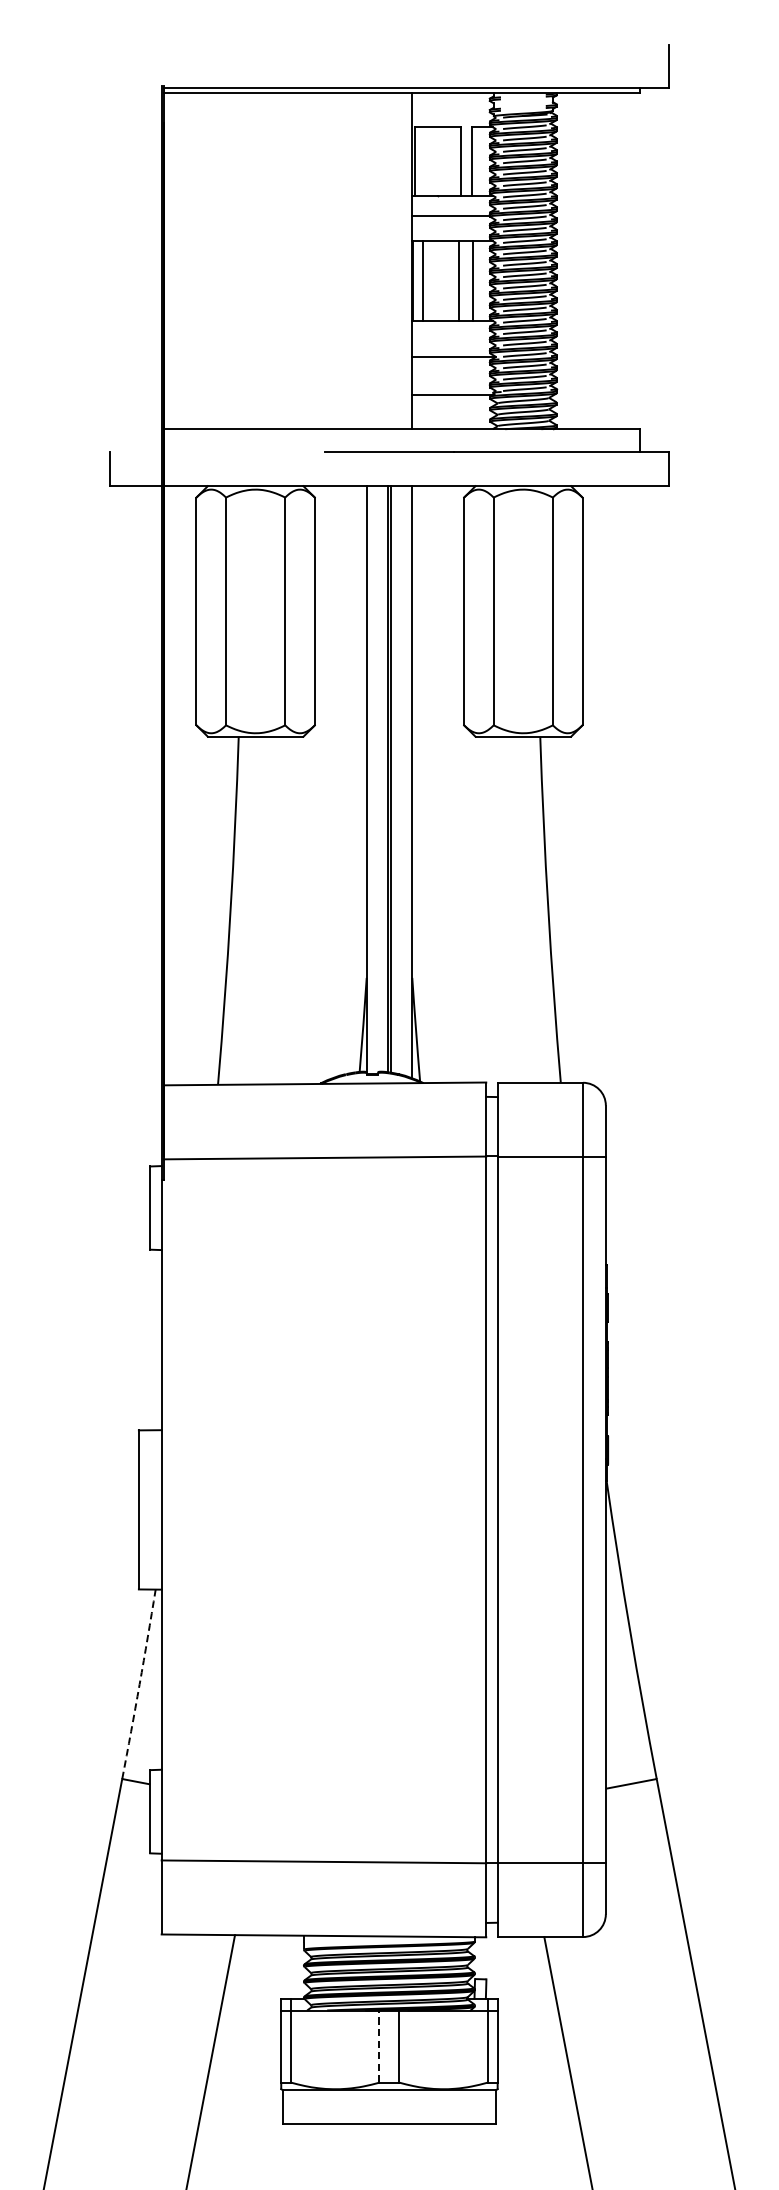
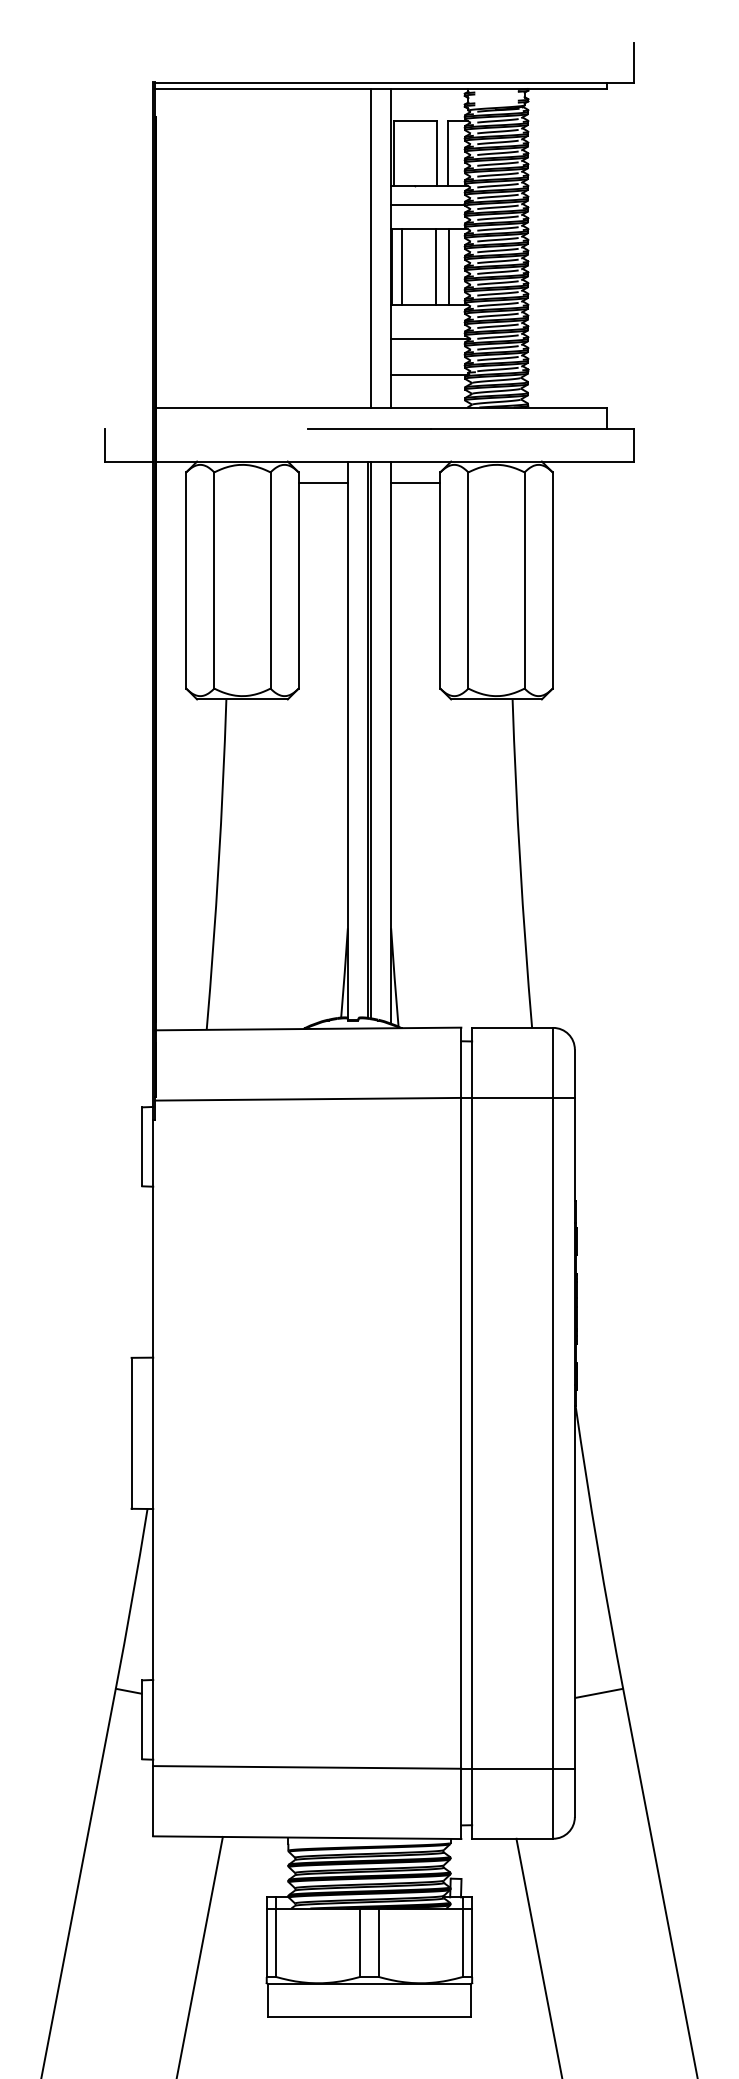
line: (390, 260) -> (370, 247), added
line: (339, 509) -> (322, 483), added
line: (437, 509) -> (415, 483), added
arc: (139, 1684) -> (132, 1599), dashed -> solid
line: (378, 2046) -> (359, 1942), dashed -> solid

